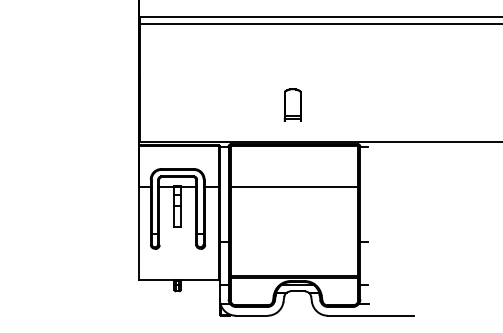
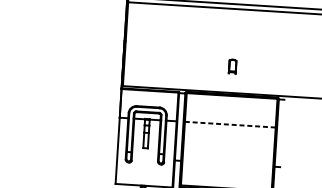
part: (292, 104) -> (232, 66), size x0.6
line: (294, 186) -> (230, 124), solid -> dashed

